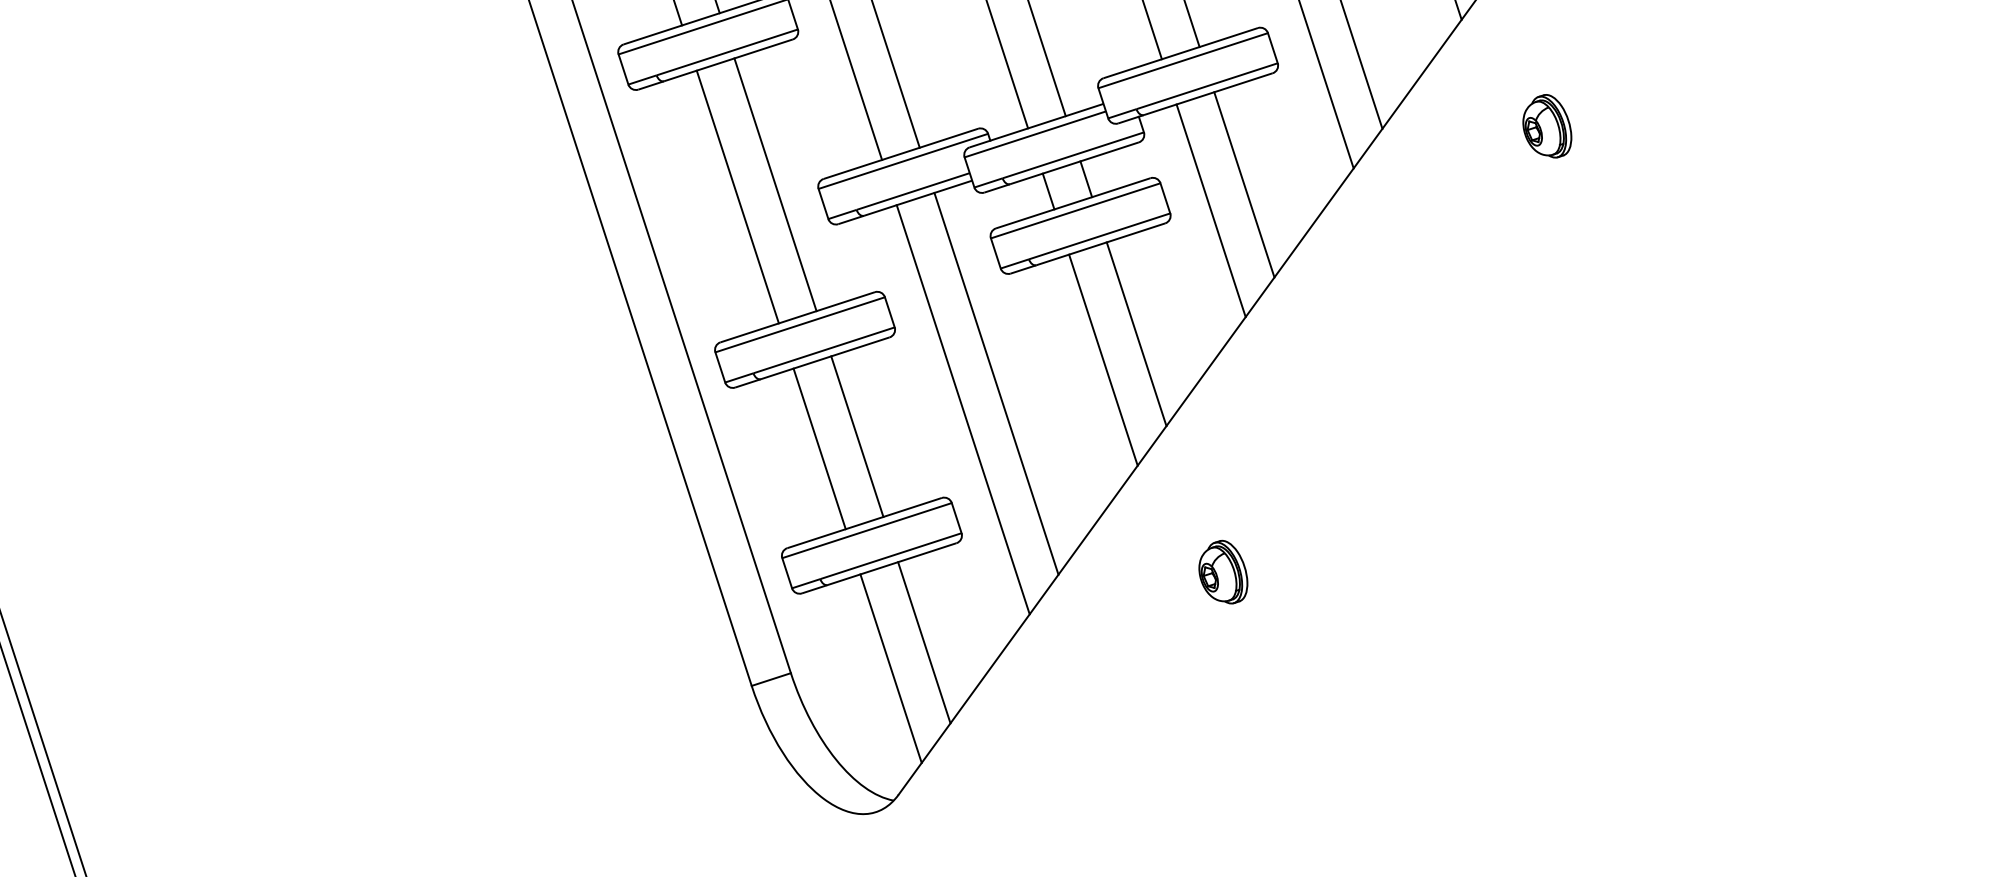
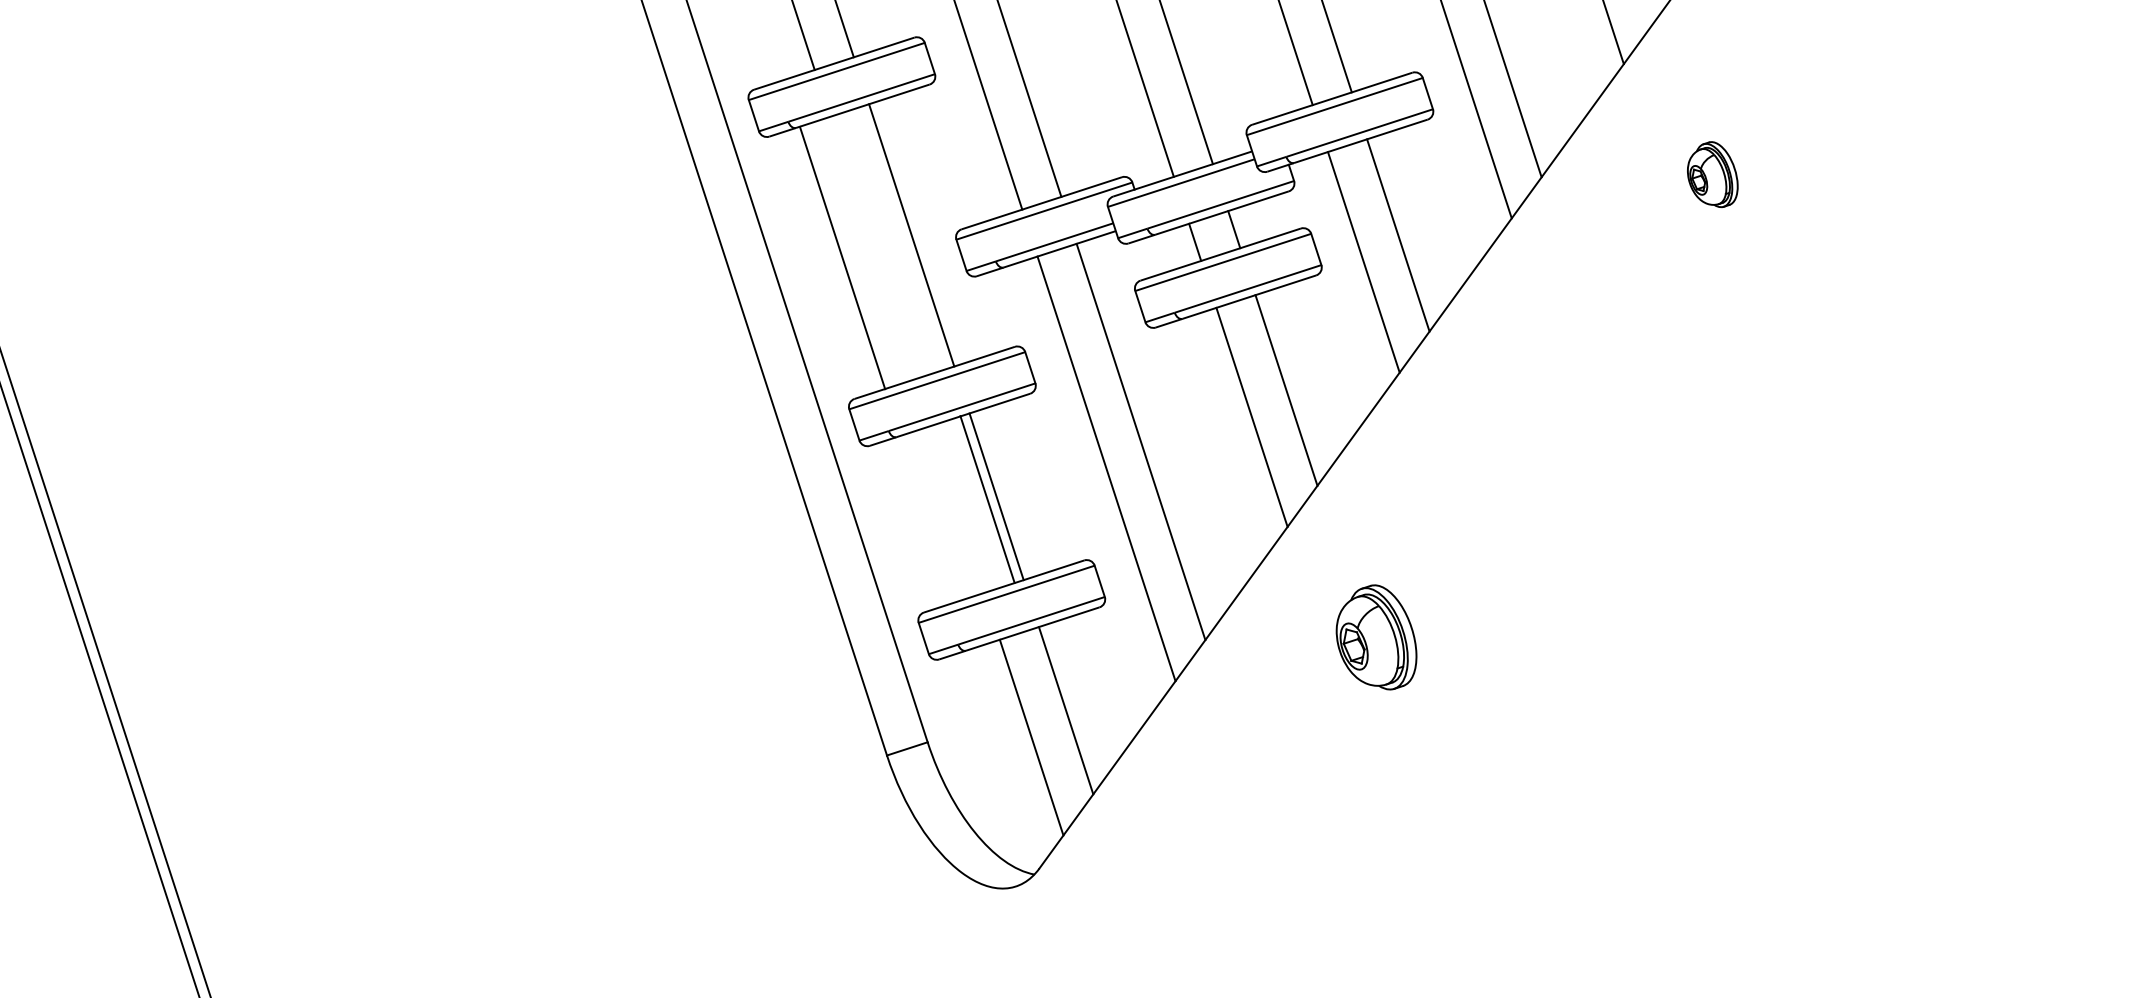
line: (737, 196) -> (842, 257), moved
line: (819, 448) -> (987, 499), moved
part: (1223, 572) -> (1376, 637), size x1.6

